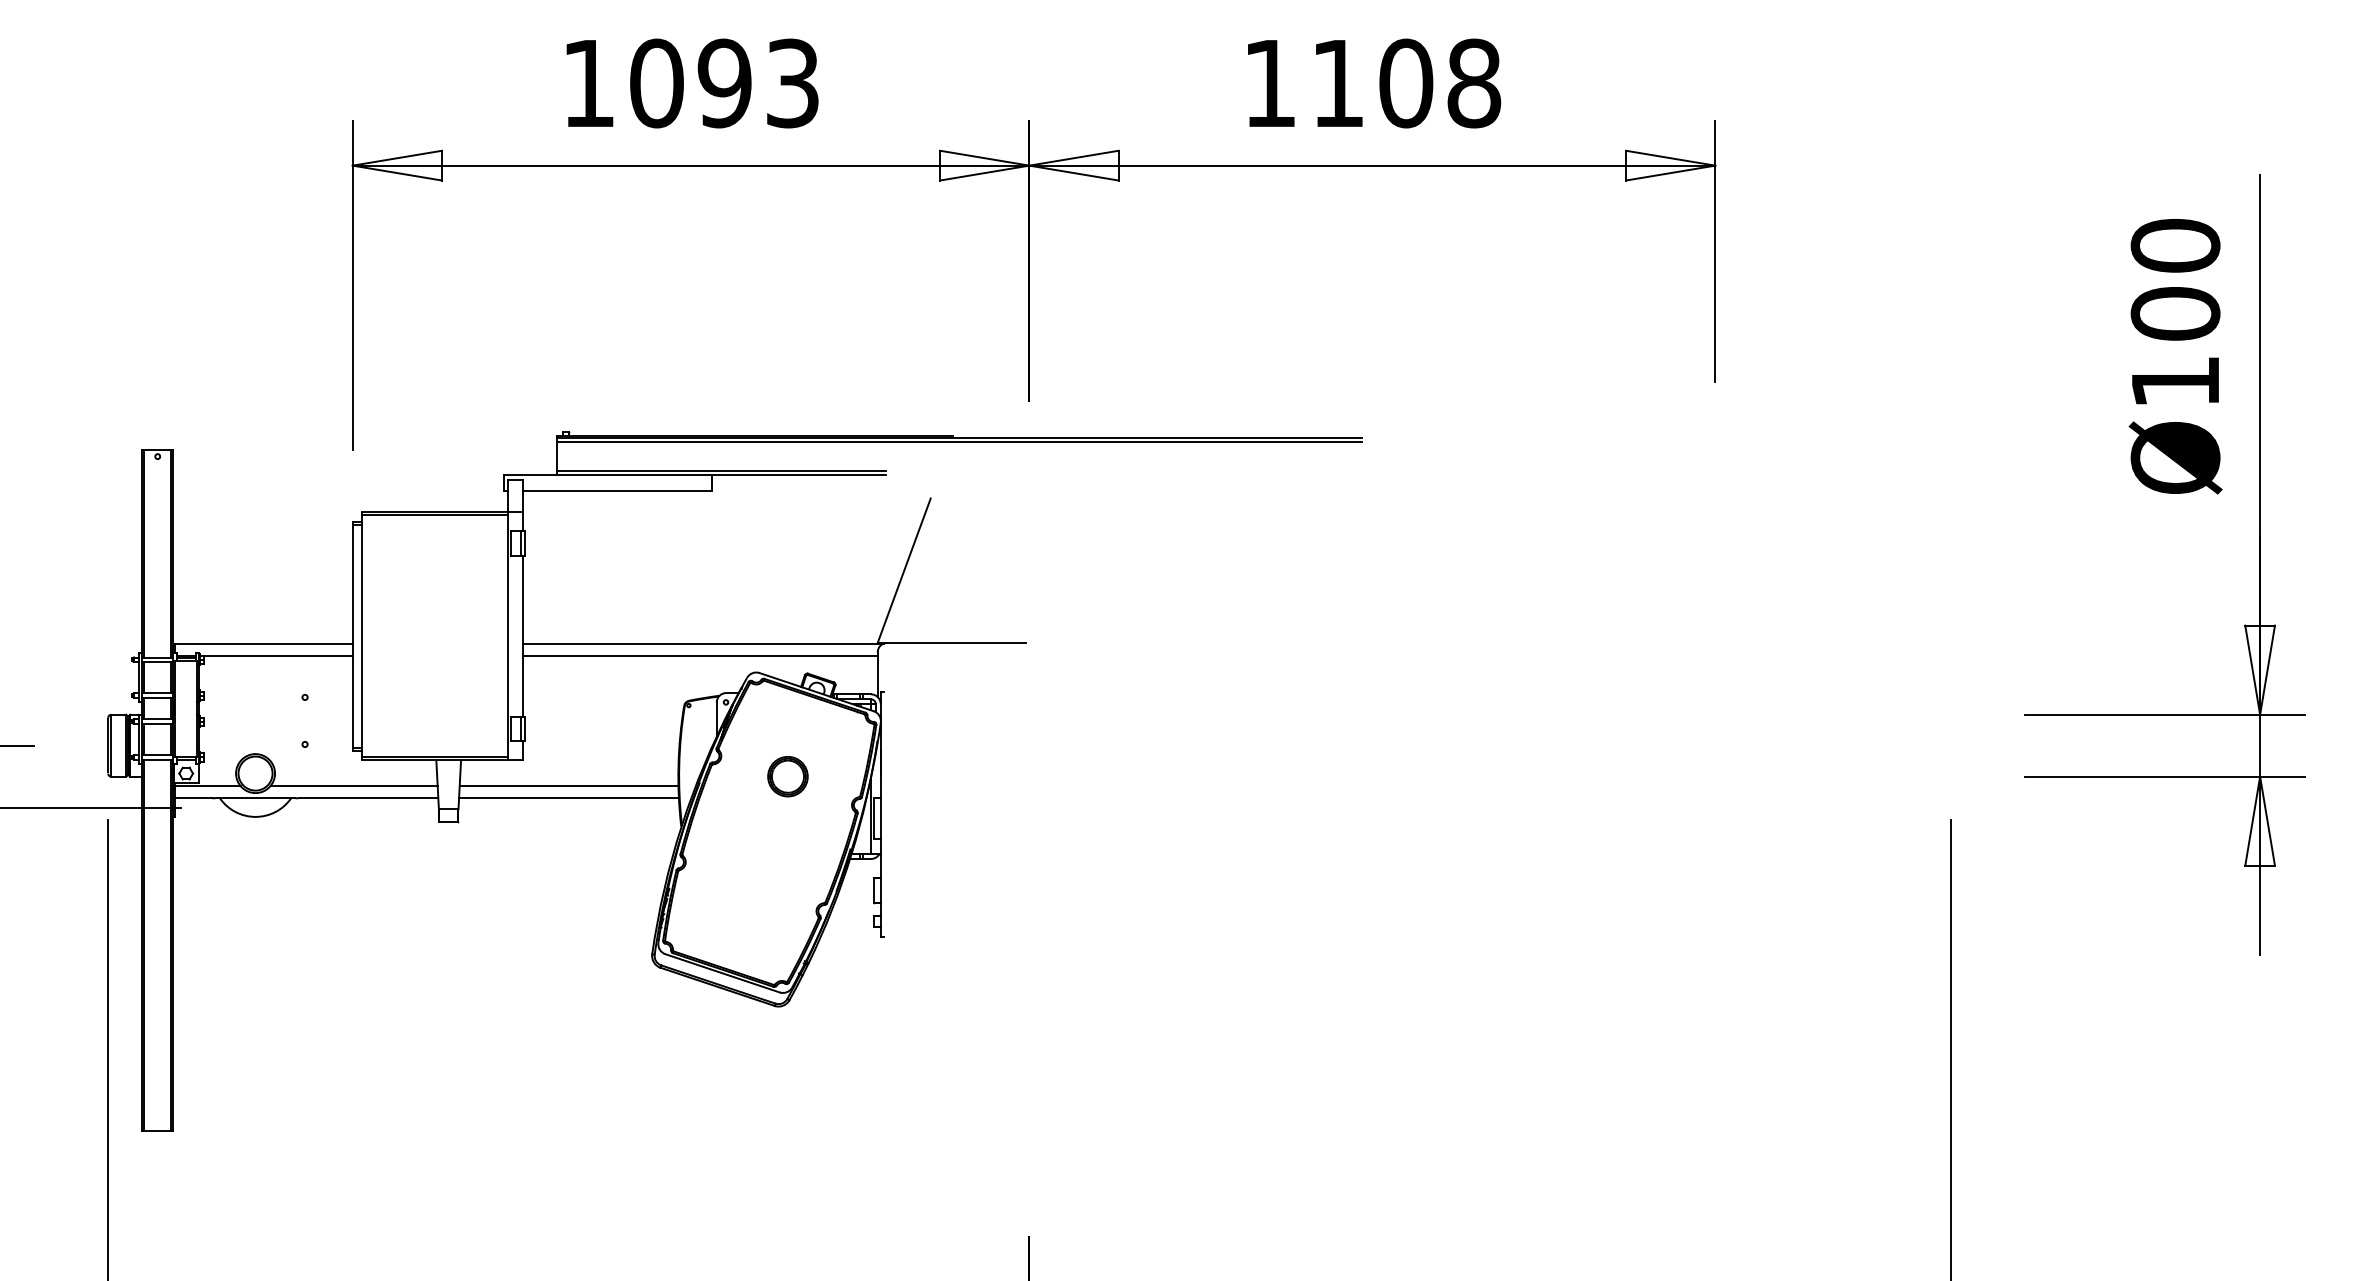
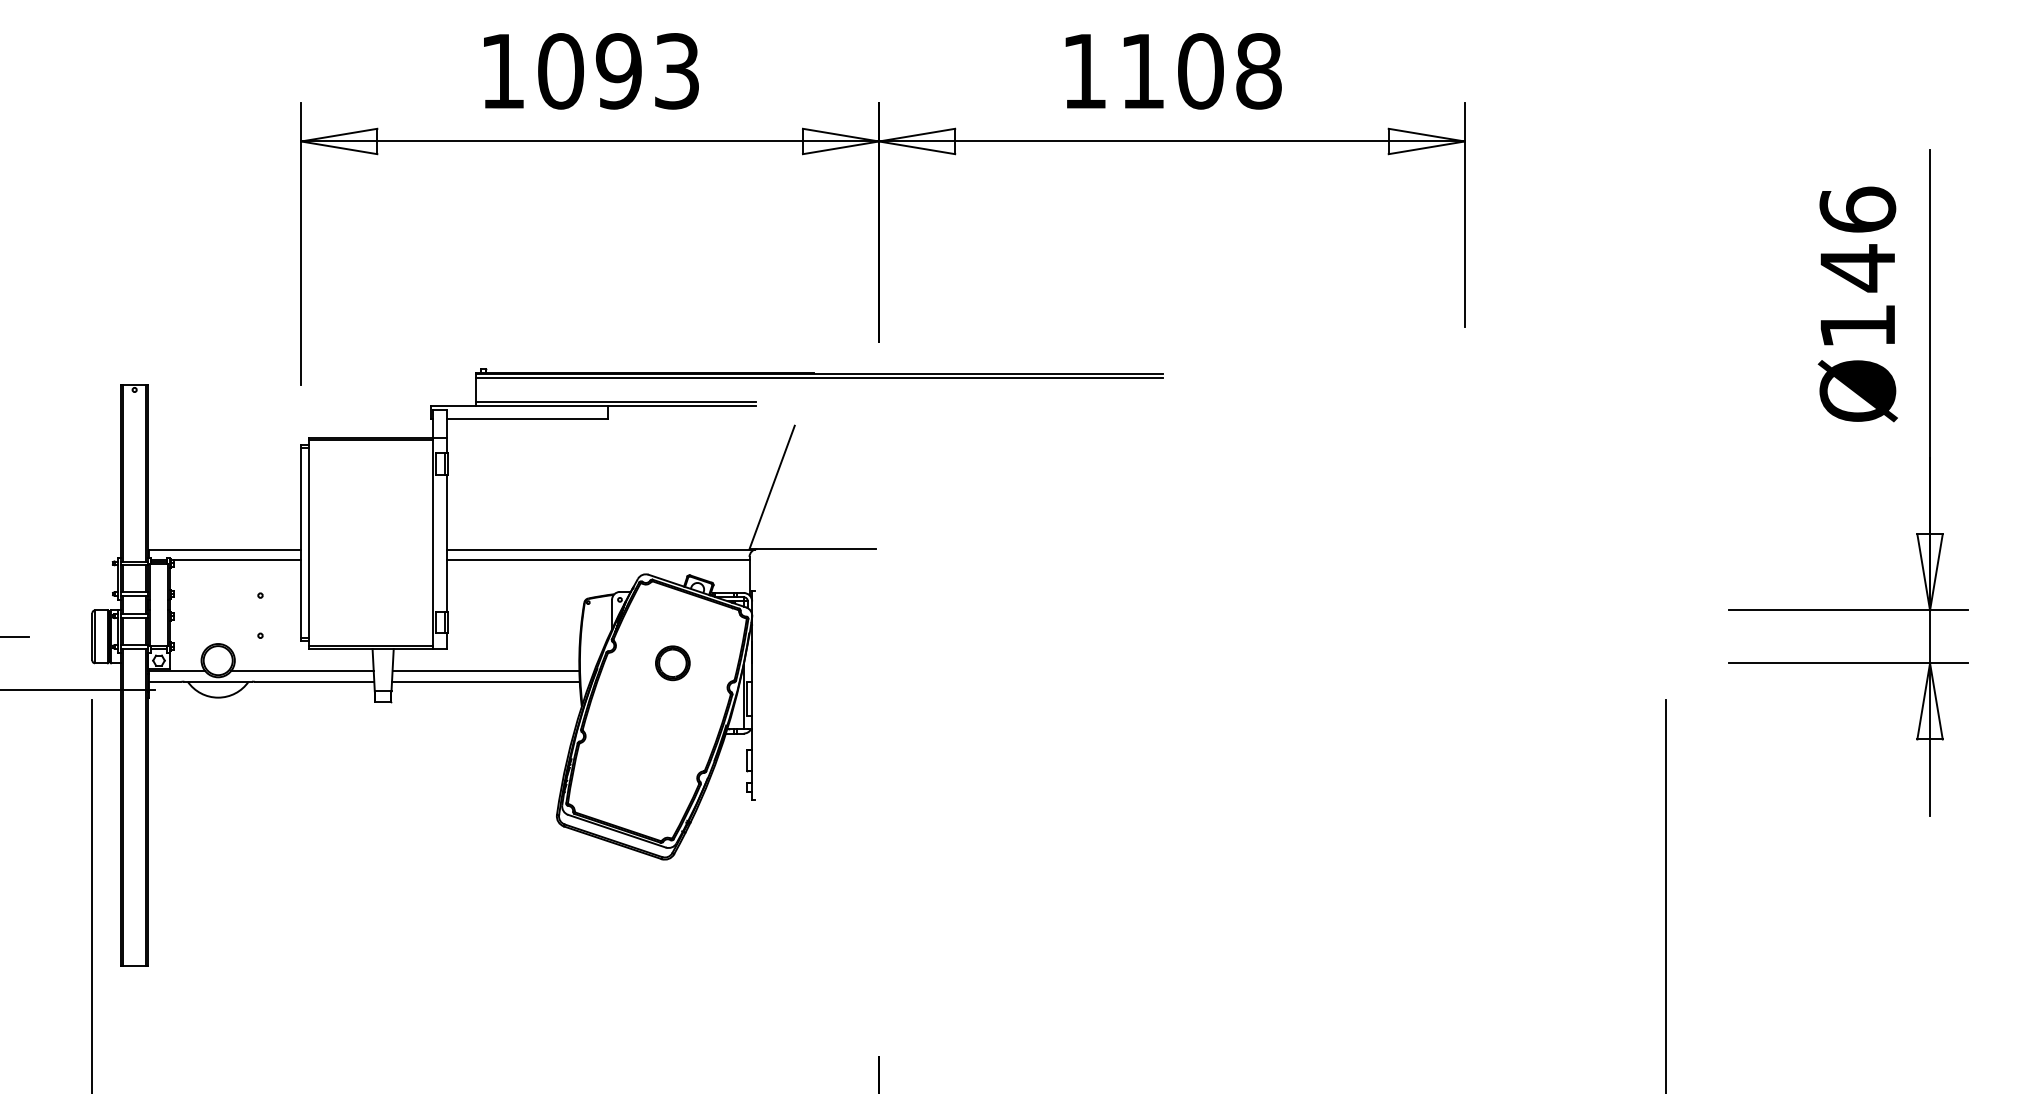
text: (2175, 280) -> (1857, 239), Ø100 -> Ø146

